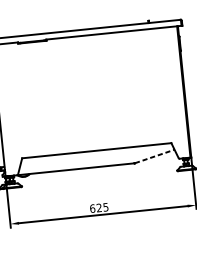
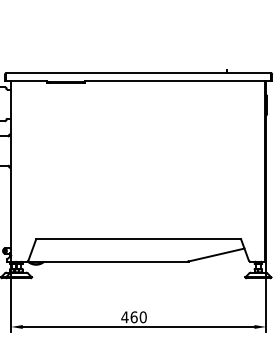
line: (154, 156) -> (216, 255), dashed -> solid
text: (98, 208) -> (133, 317), 625 -> 460

